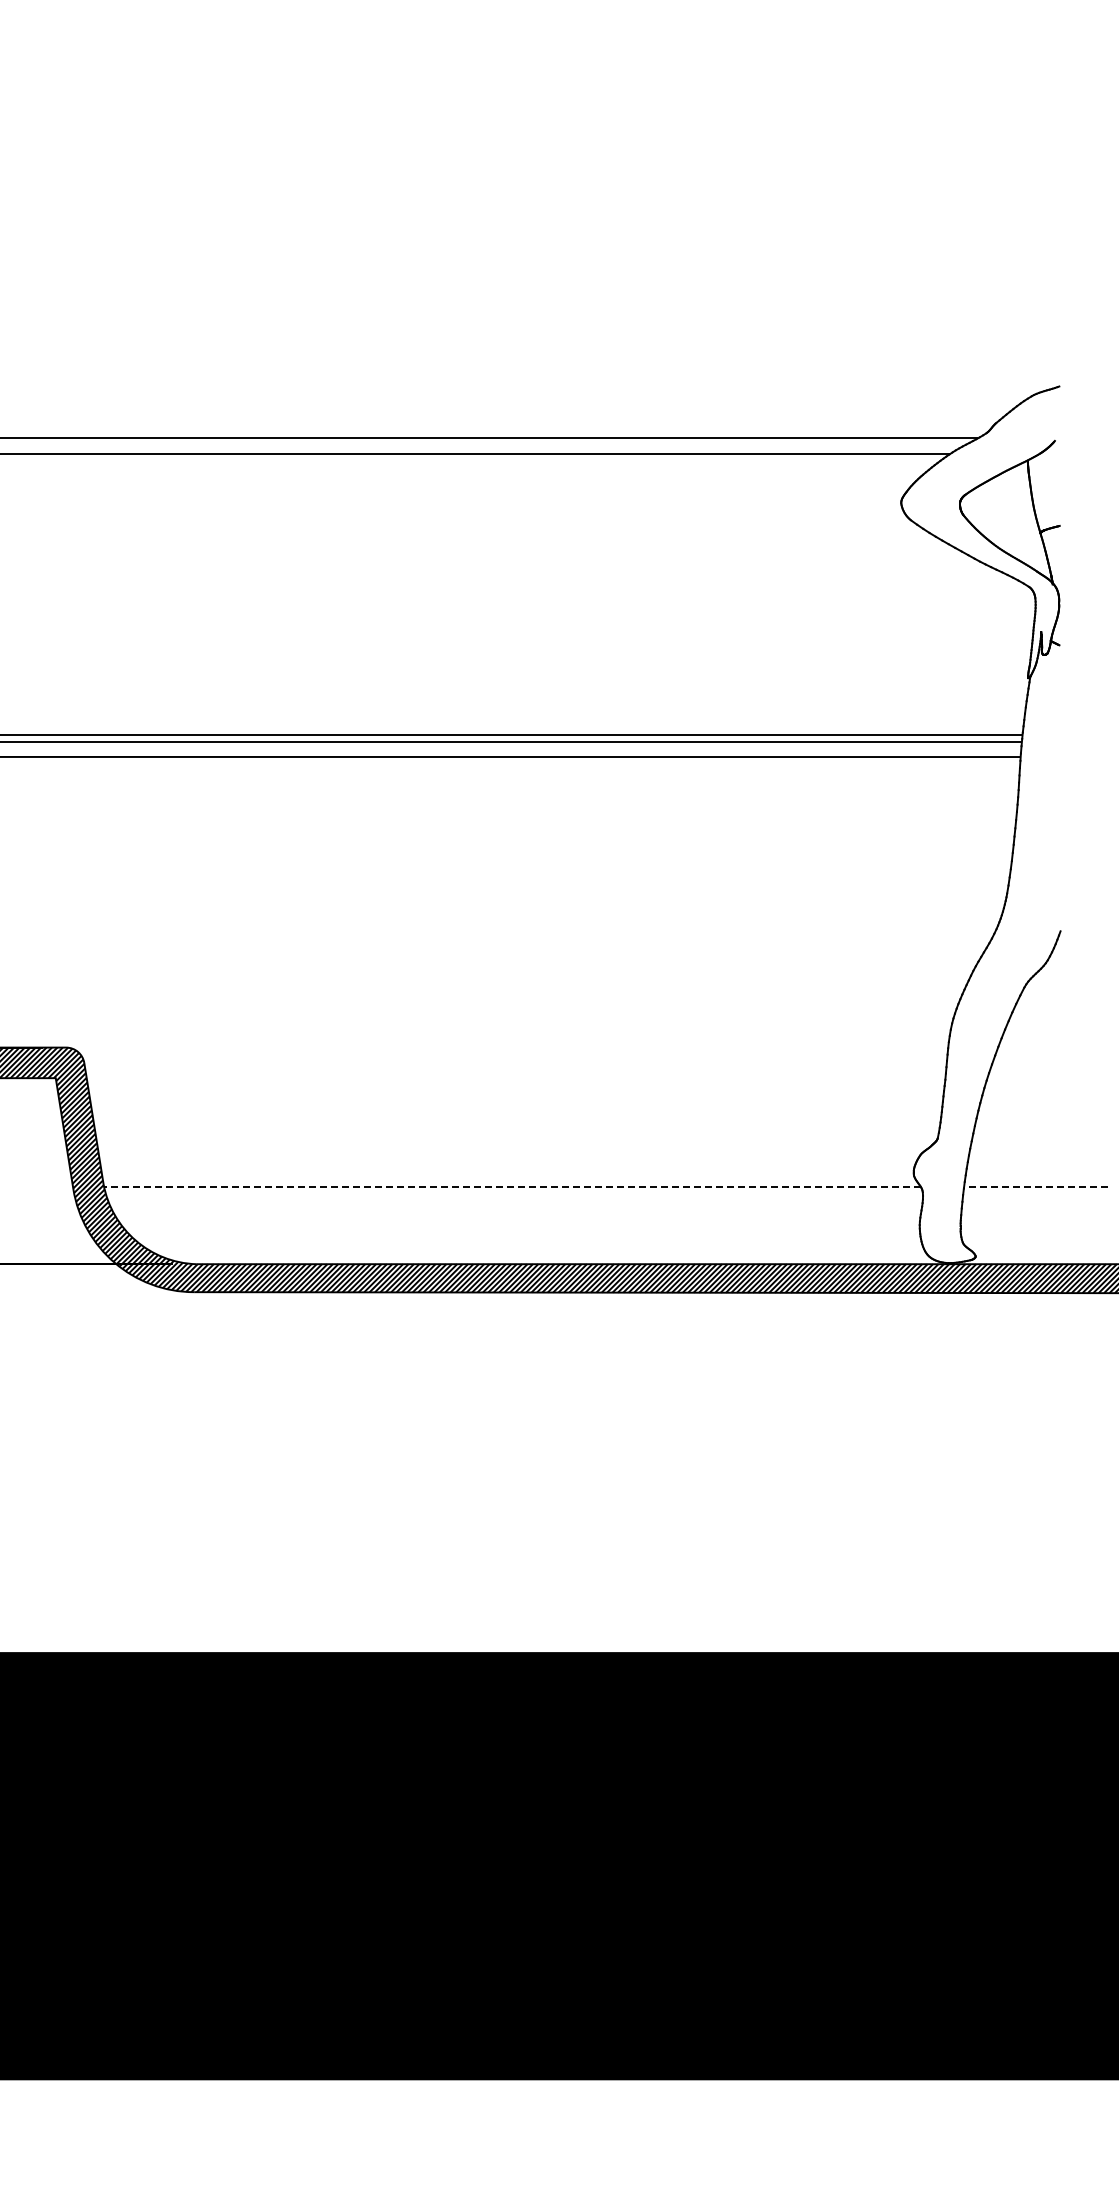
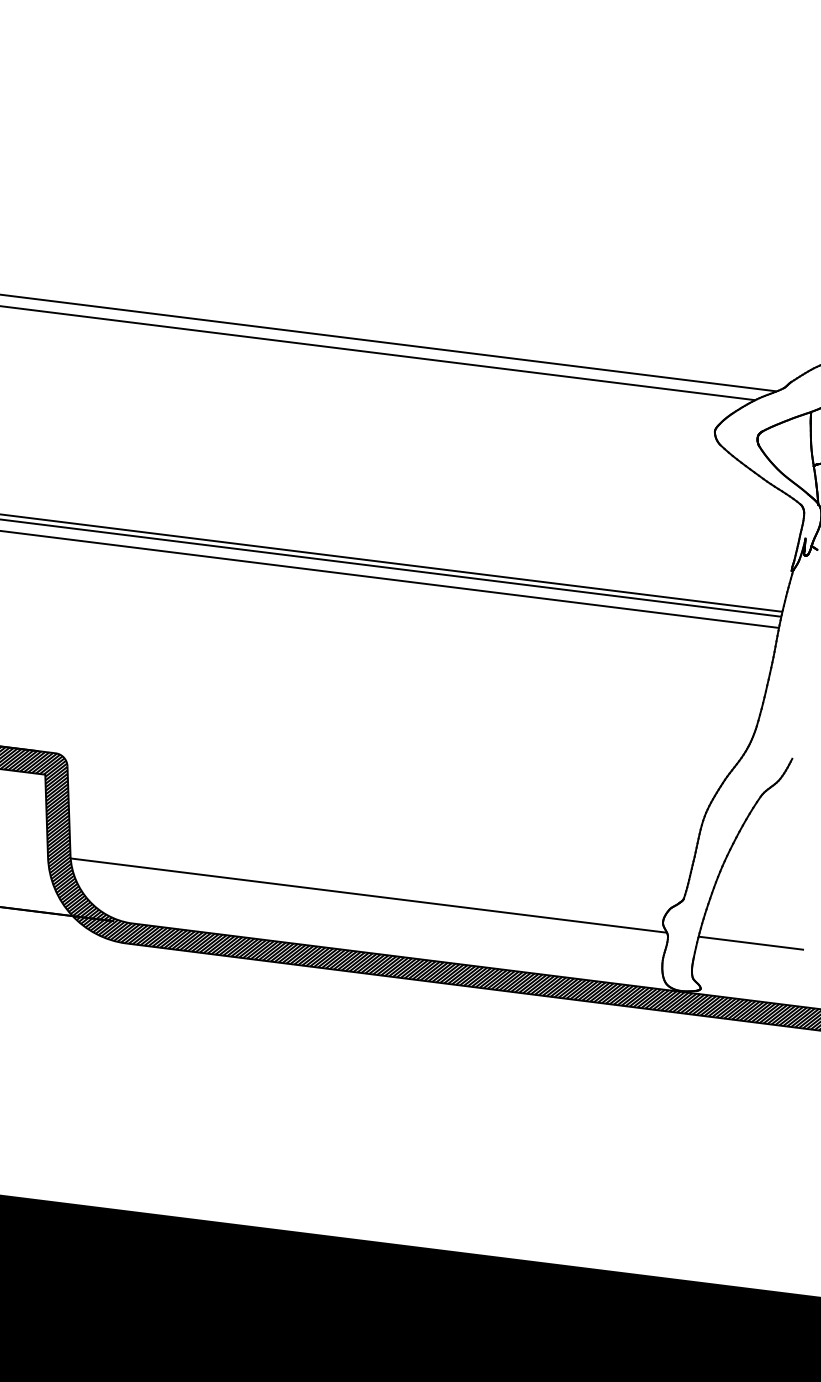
line: (511, 1186) -> (368, 895), dashed -> solid
line: (1035, 1186) -> (750, 942), dashed -> solid

